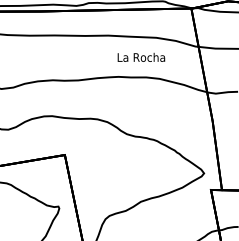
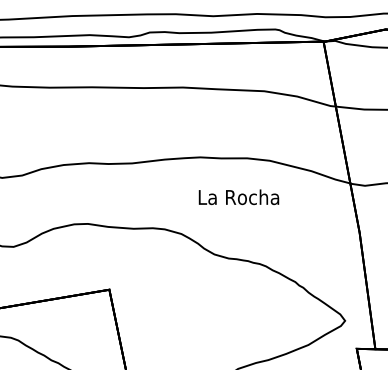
text: (141, 56) -> (239, 195), moved

